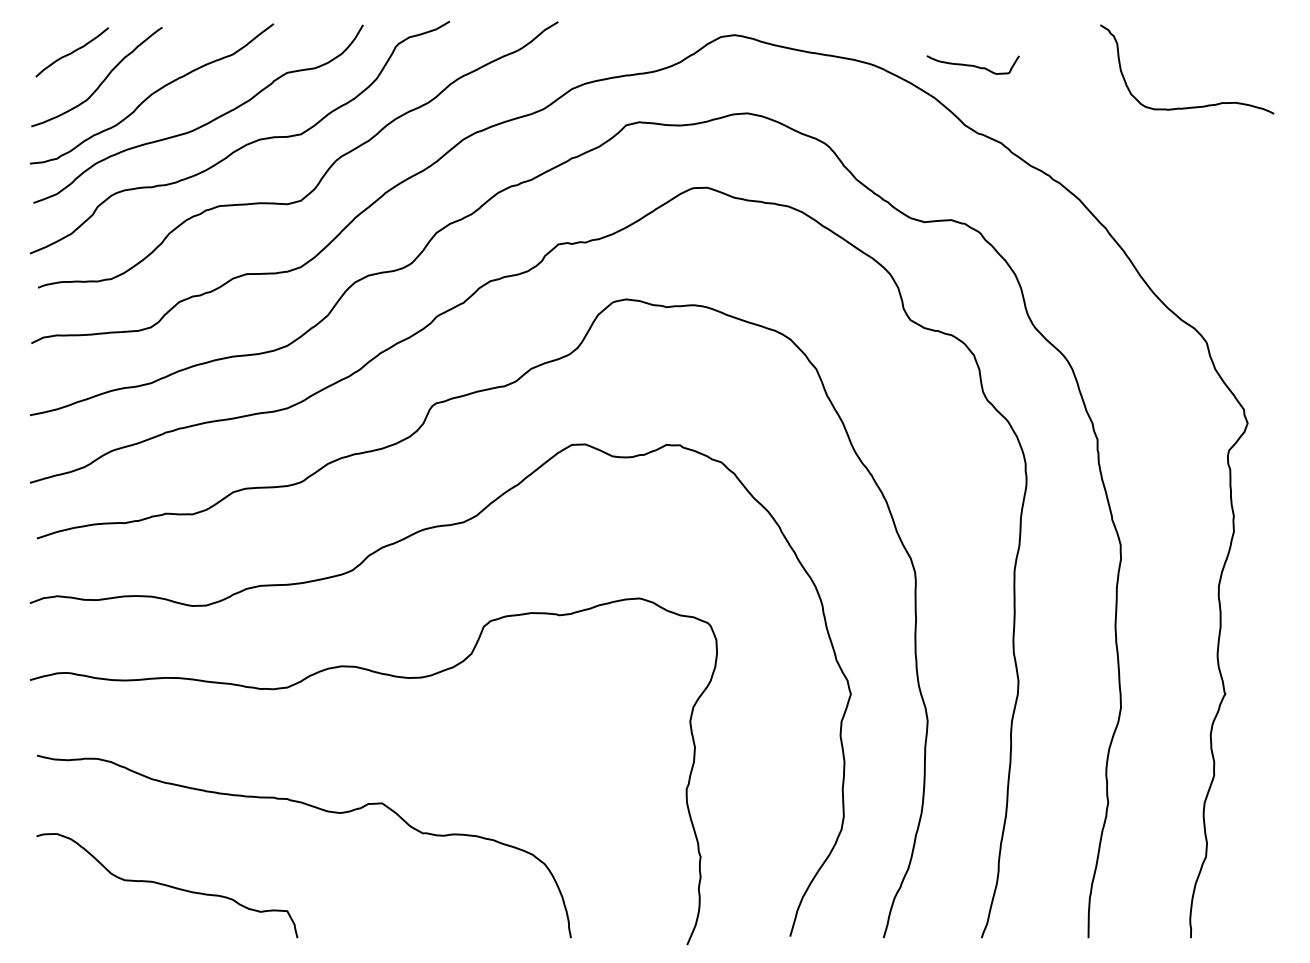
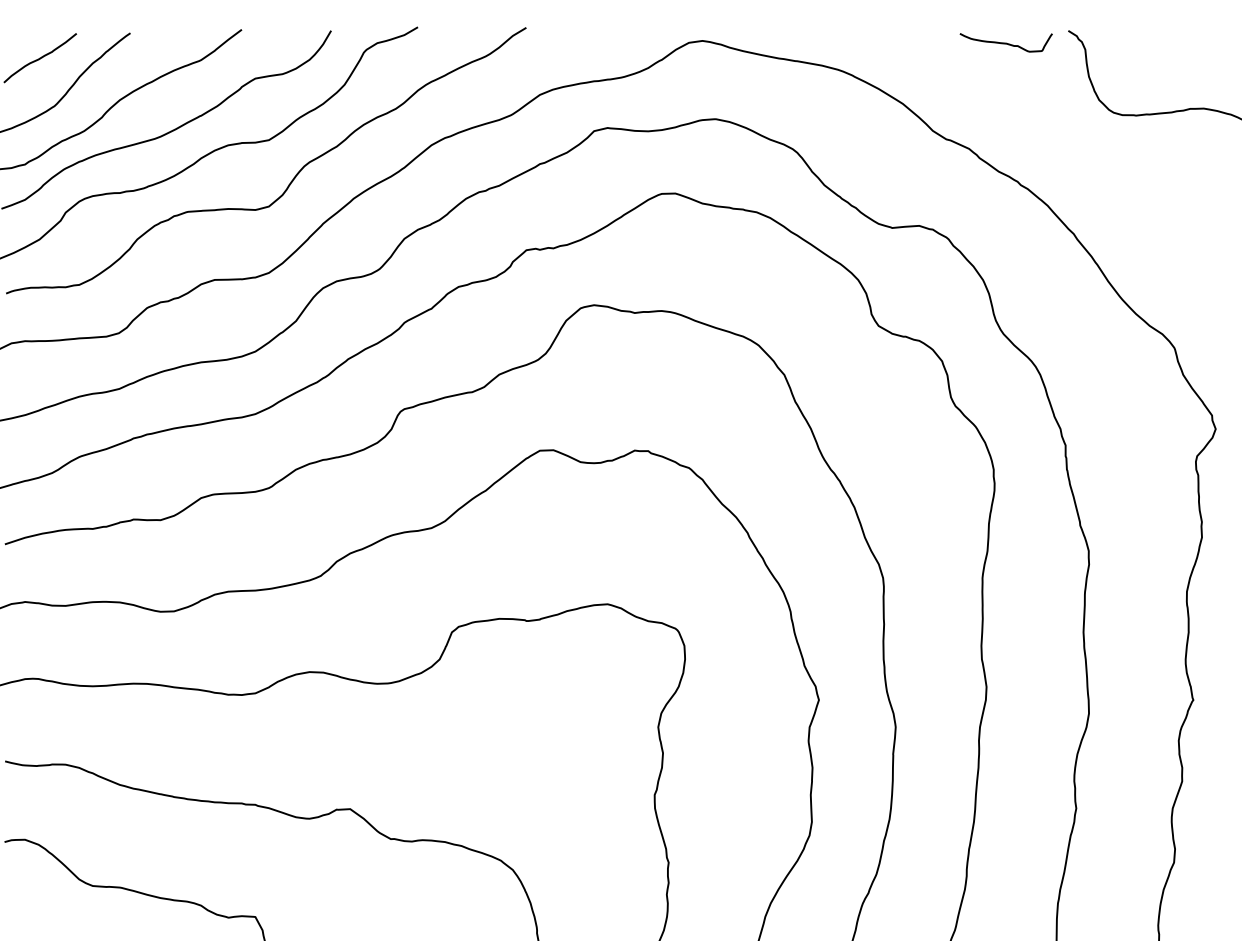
curve: (972, 64) -> (1005, 42), moved

